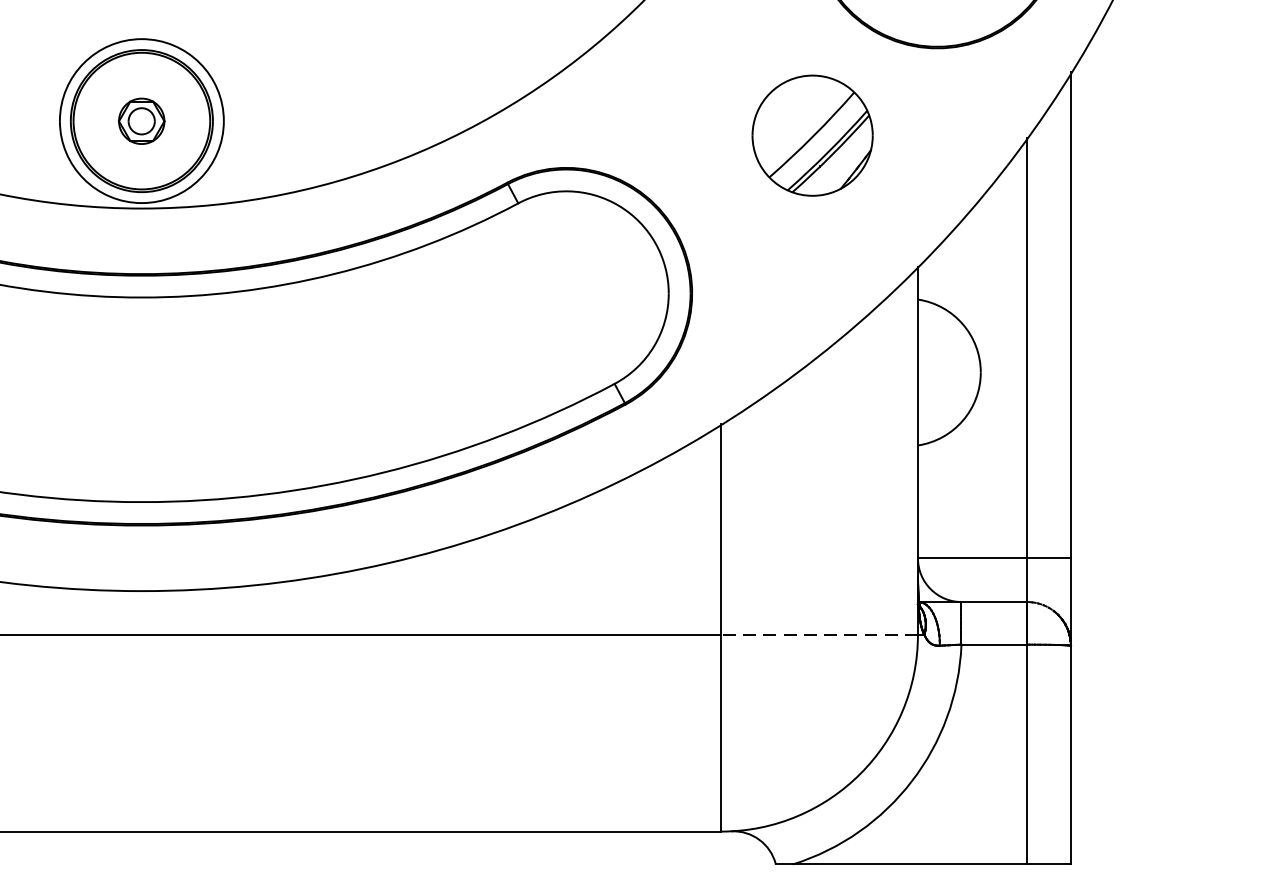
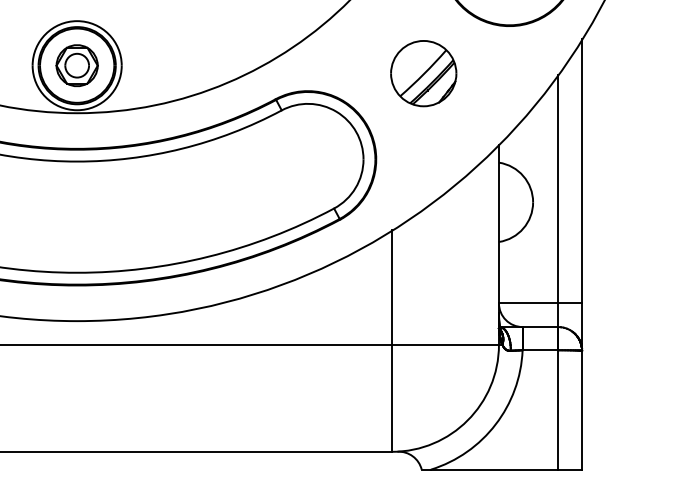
part: (140, 120) -> (76, 65), size x1.67
part: (812, 135) -> (423, 73), moved
line: (819, 634) -> (445, 344), dashed -> solid

